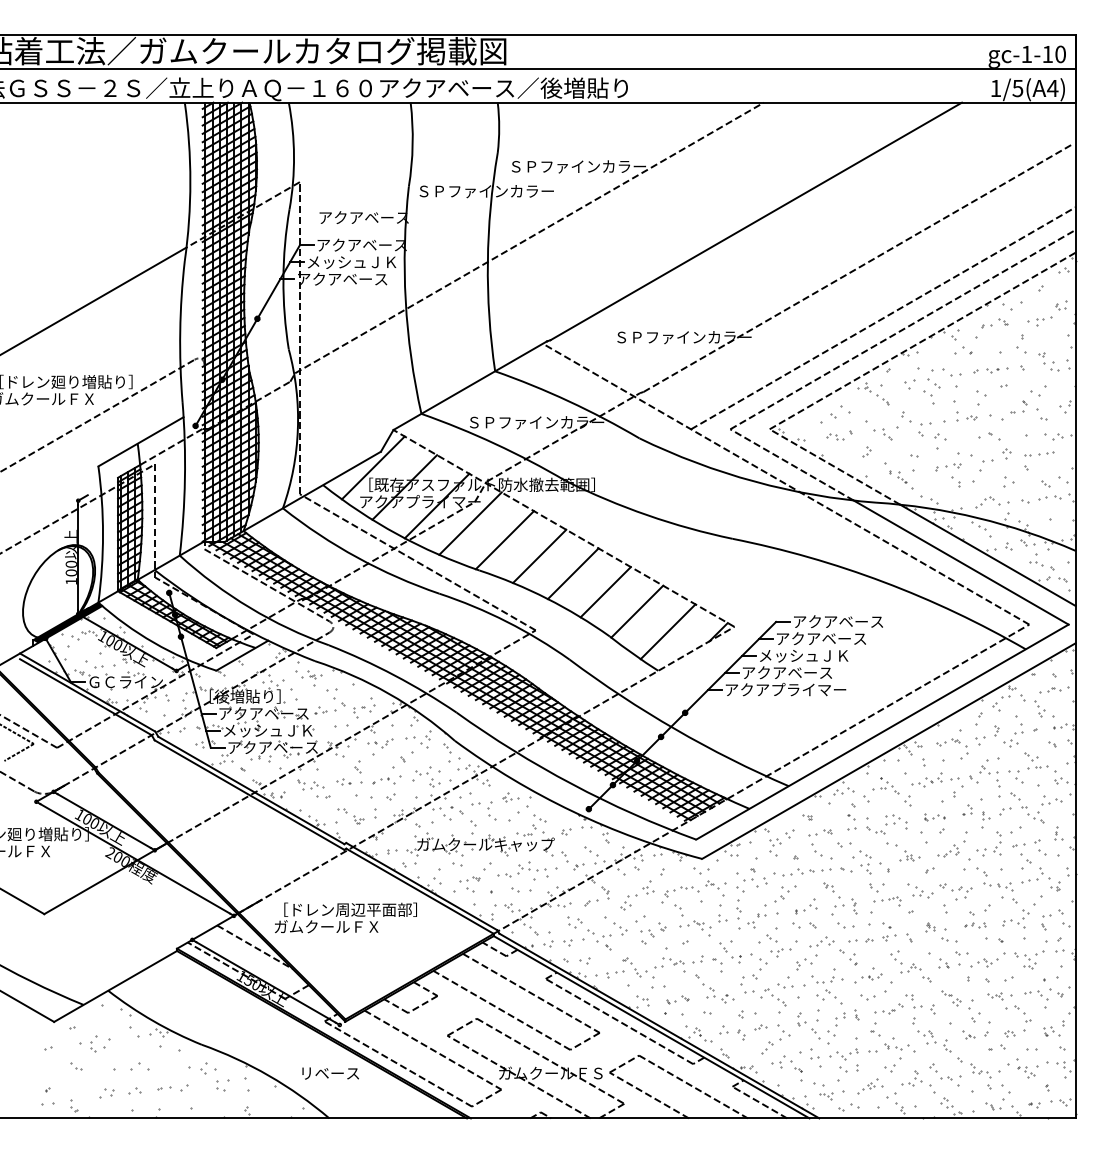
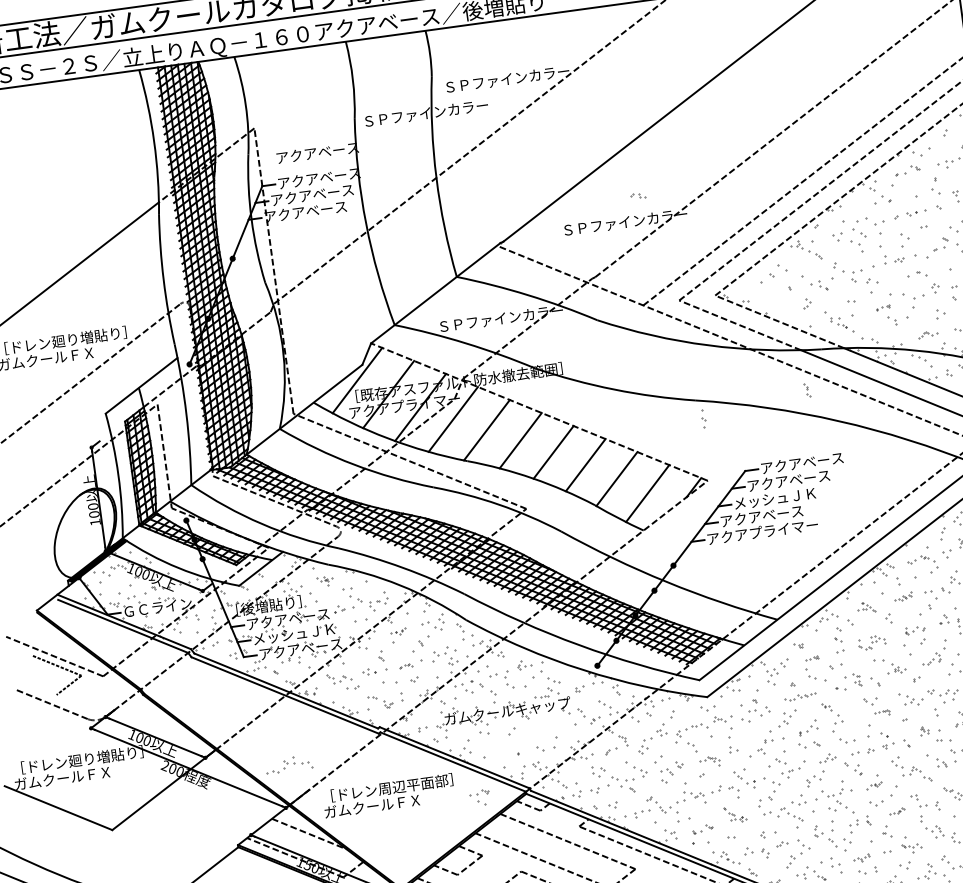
text: (351, 261) -> (311, 194), メッシュＪＫ -> アクアベース
part: (835, 436) -> (637, 195), moved
part: (948, 467) -> (883, 308), size x0.6
part: (992, 502) -> (928, 334), size x0.6
part: (308, 678) -> (324, 581), size x0.6
part: (380, 743) -> (398, 631), size x0.6
part: (926, 779) -> (902, 596), size x0.6
part: (383, 780) -> (405, 665), size x0.6
part: (885, 785) -> (865, 606), size x0.7
part: (886, 824) -> (871, 642), size x0.7
part: (820, 832) -> (812, 658), size x0.6
part: (865, 862) -> (857, 679), size x0.6
part: (522, 869) -> (288, 764), moved
part: (802, 872) -> (800, 696), size x0.6
part: (469, 884) -> (480, 797), moved
part: (887, 901) -> (882, 712), size x0.6
part: (854, 906) -> (807, 390), moved
part: (738, 909) -> (703, 418), moved
part: (695, 928) -> (709, 761), size x0.7
part: (821, 941) -> (826, 757), size x0.7
part: (868, 978) -> (874, 785), size x0.6
part: (714, 988) -> (734, 814), size x0.6
part: (888, 1008) -> (896, 810), size x0.6
part: (899, 1051) -> (912, 848), size x0.7
part: (843, 1054) -> (861, 858), size x0.6

